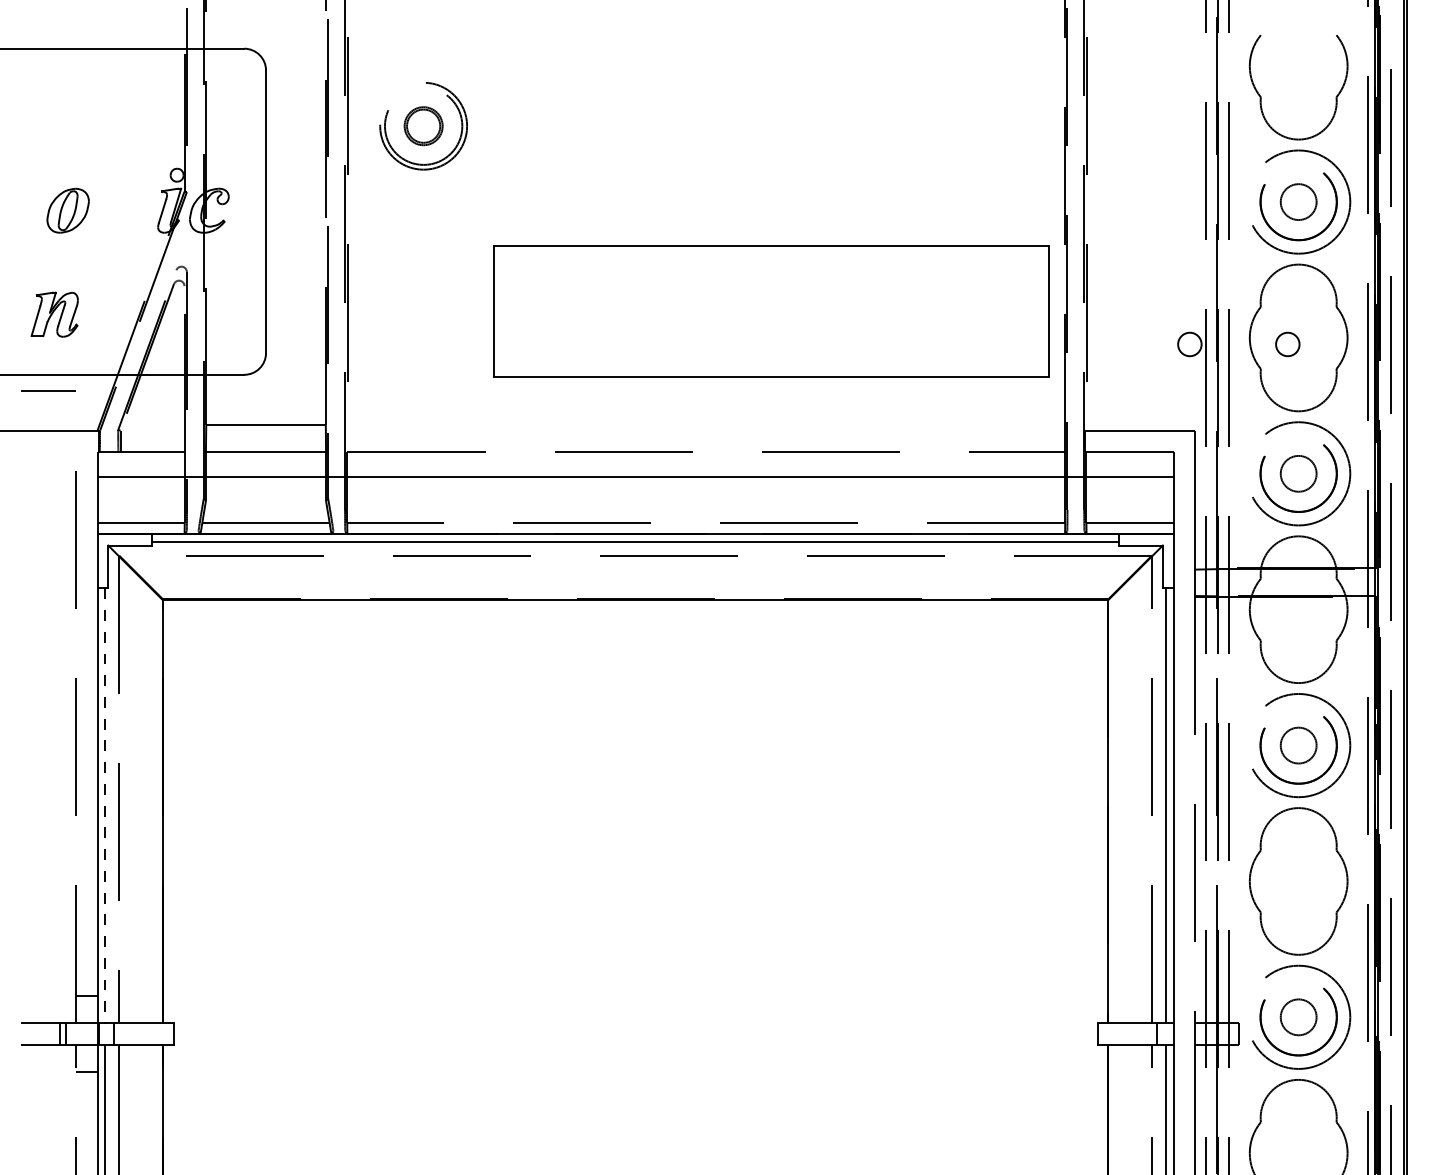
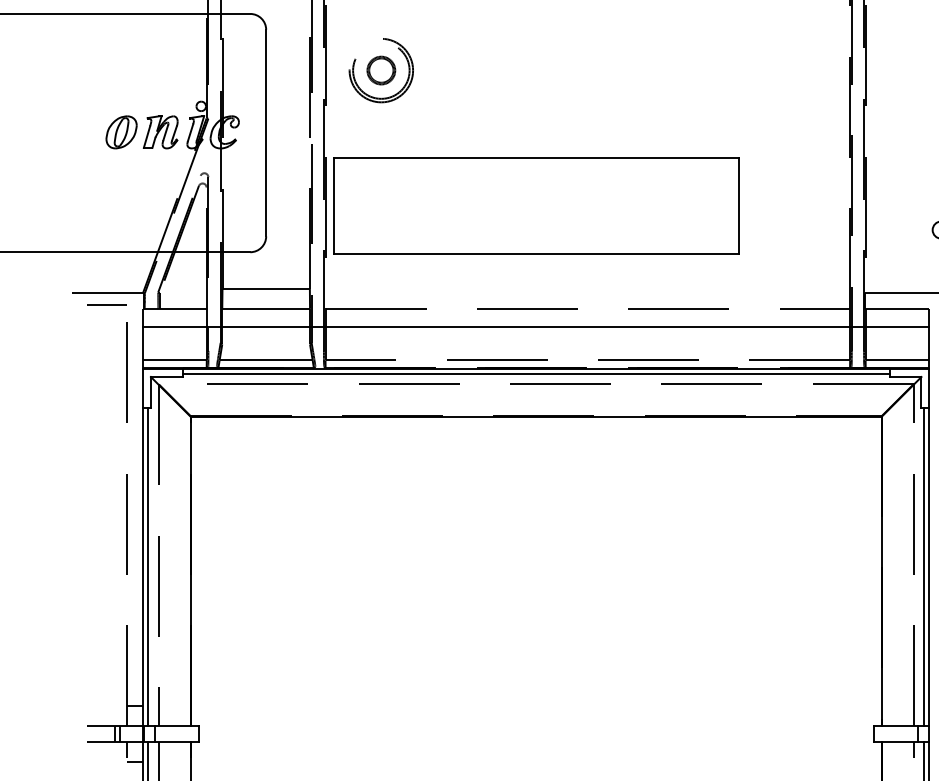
part: (771, 311) -> (536, 205), moved
part: (54, 314) -> (160, 132), moved
line: (48, 390) -> (107, 304), moved
line: (104, 806) -> (148, 567), dashed -> solid

